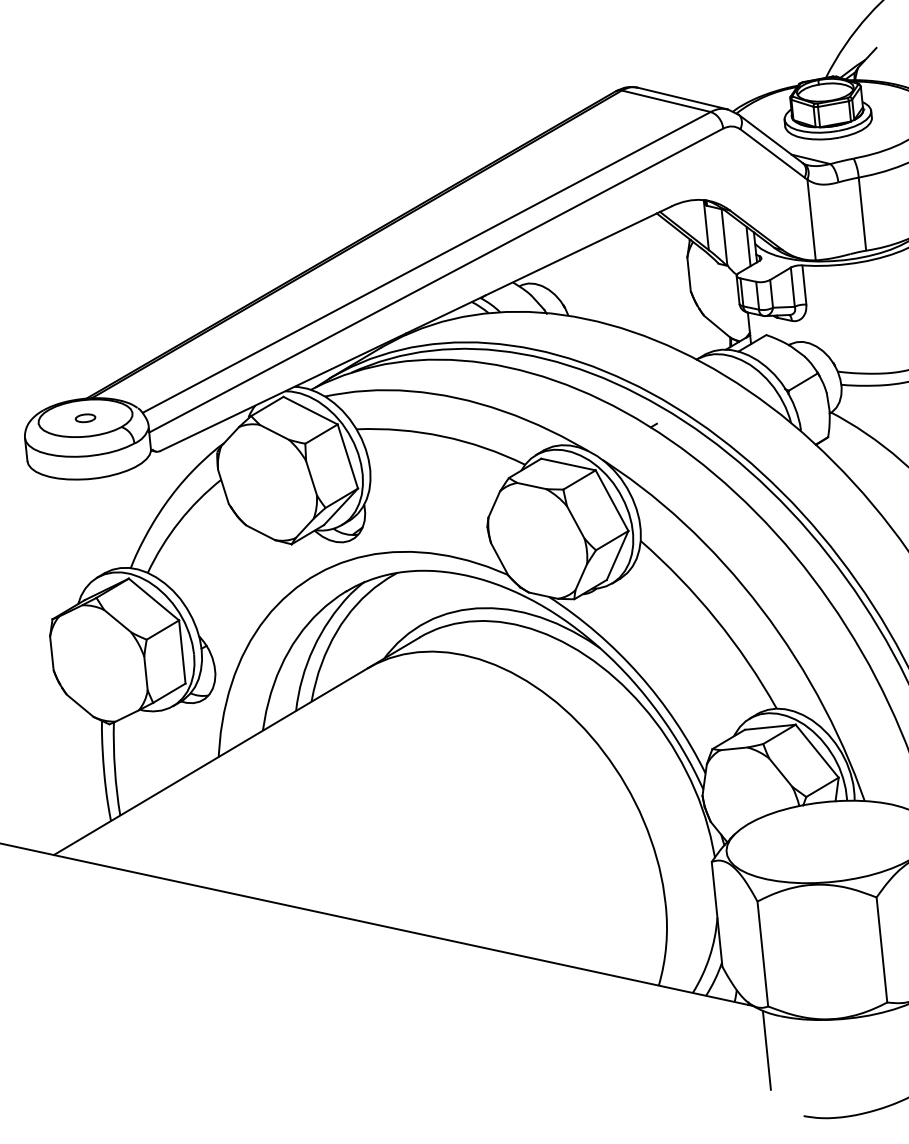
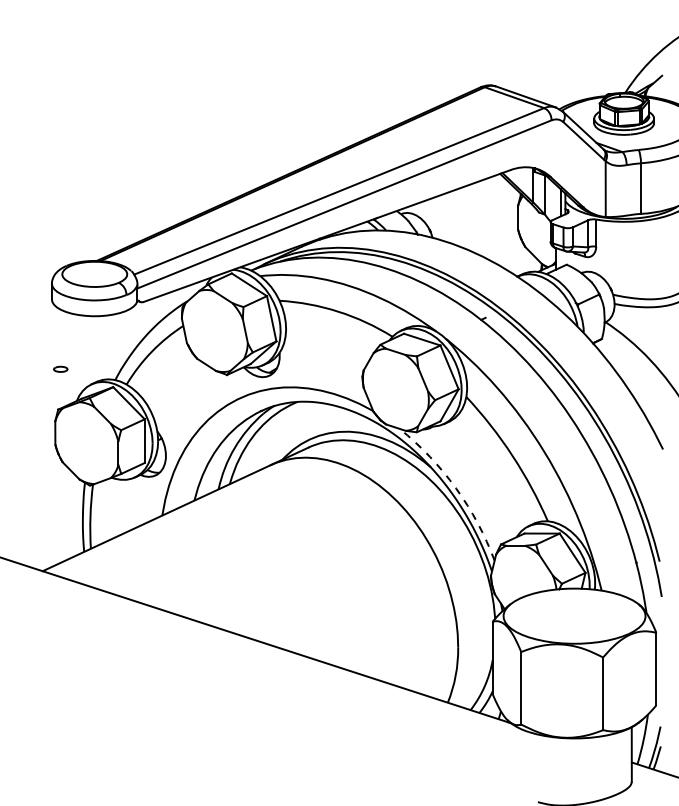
part: (85, 417) -> (60, 368), moved
arc: (639, 674) -> (456, 488), solid -> dashed
line: (767, 1050) -> (517, 754), removed

